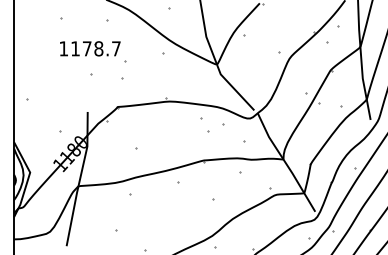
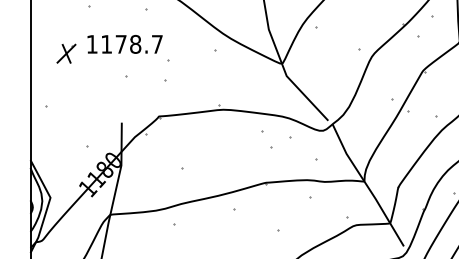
part: (42, 56) -> (65, 53), added

